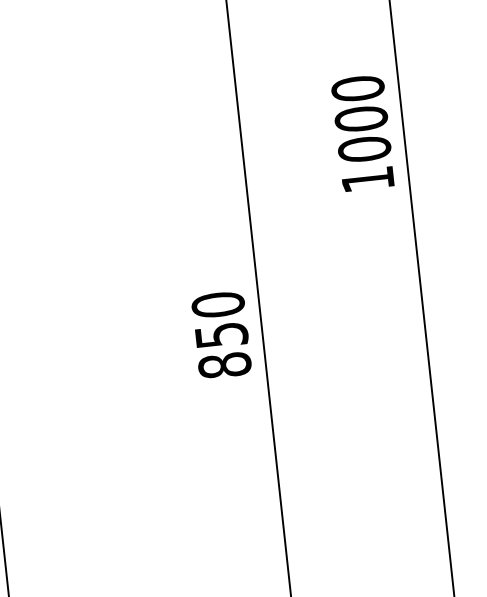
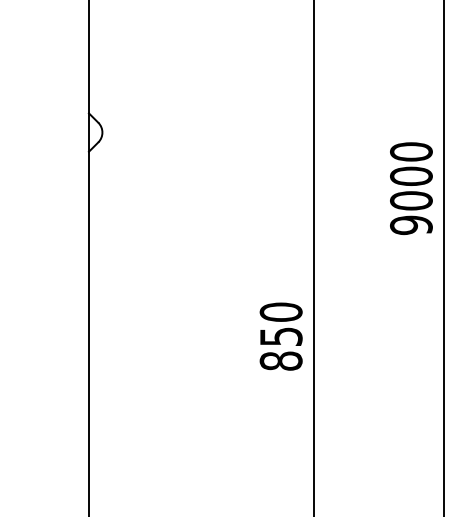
text: (368, 179) -> (411, 225), 1000 -> 9000

